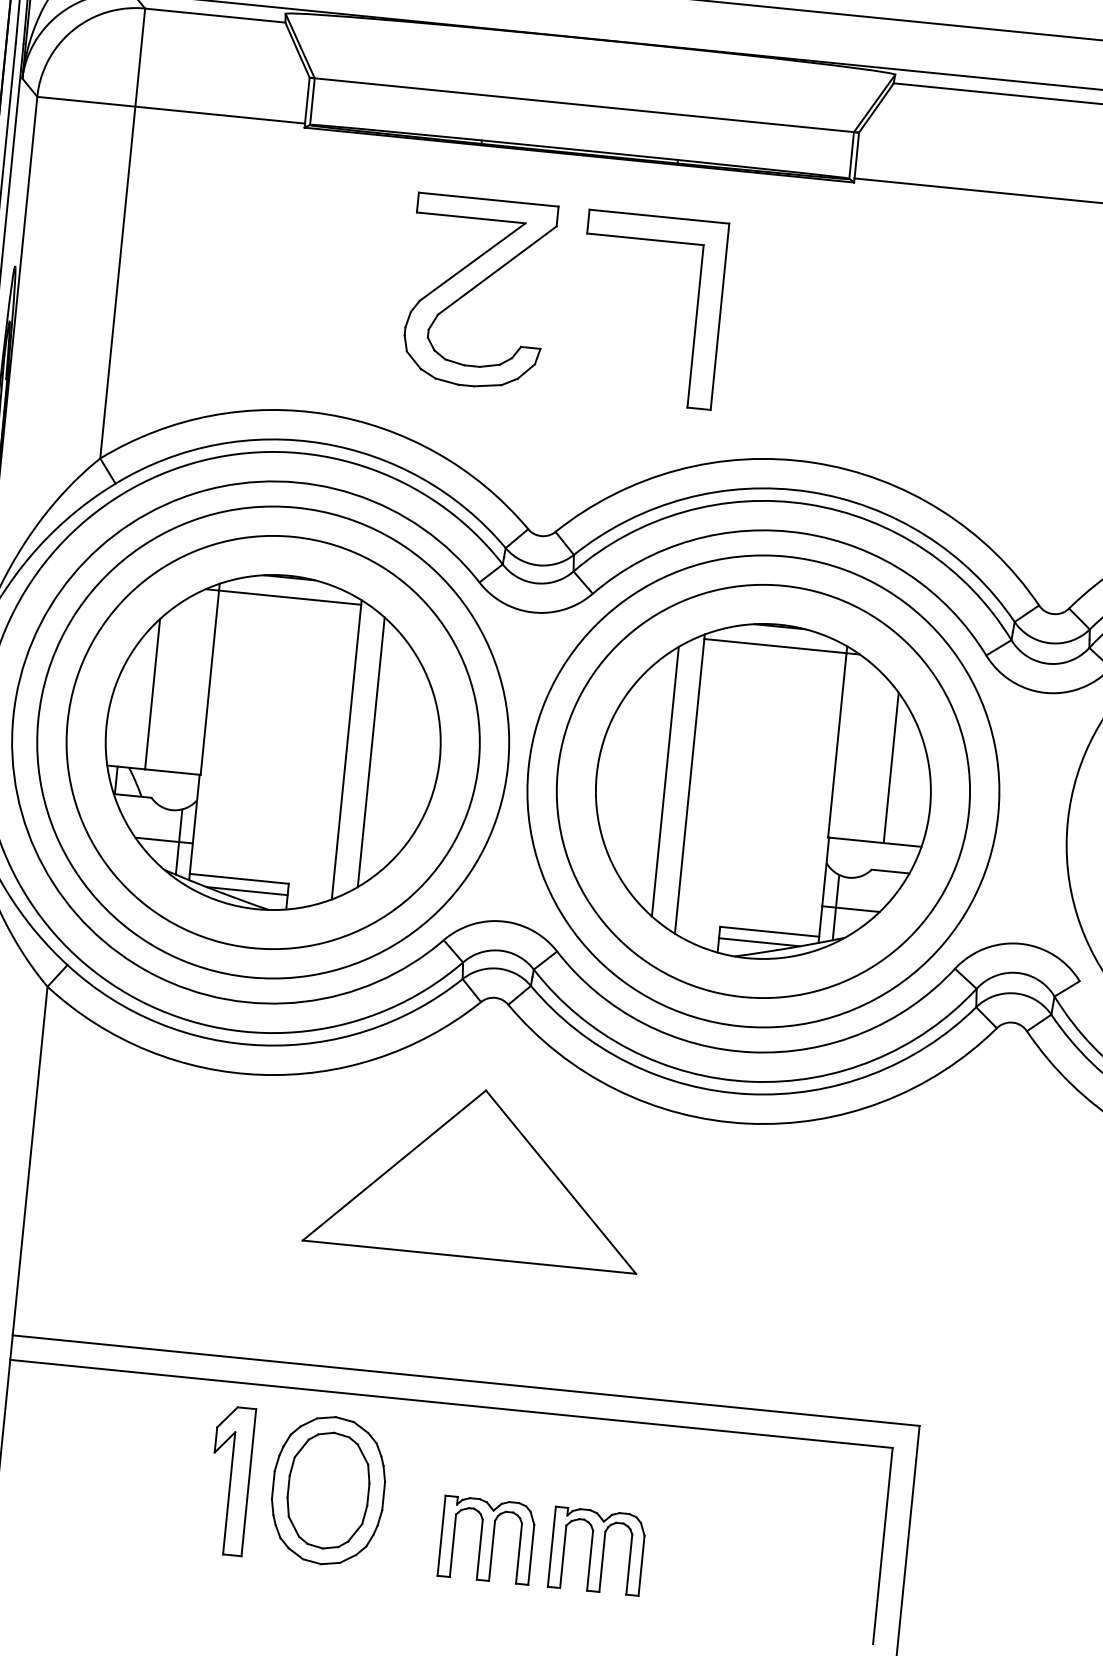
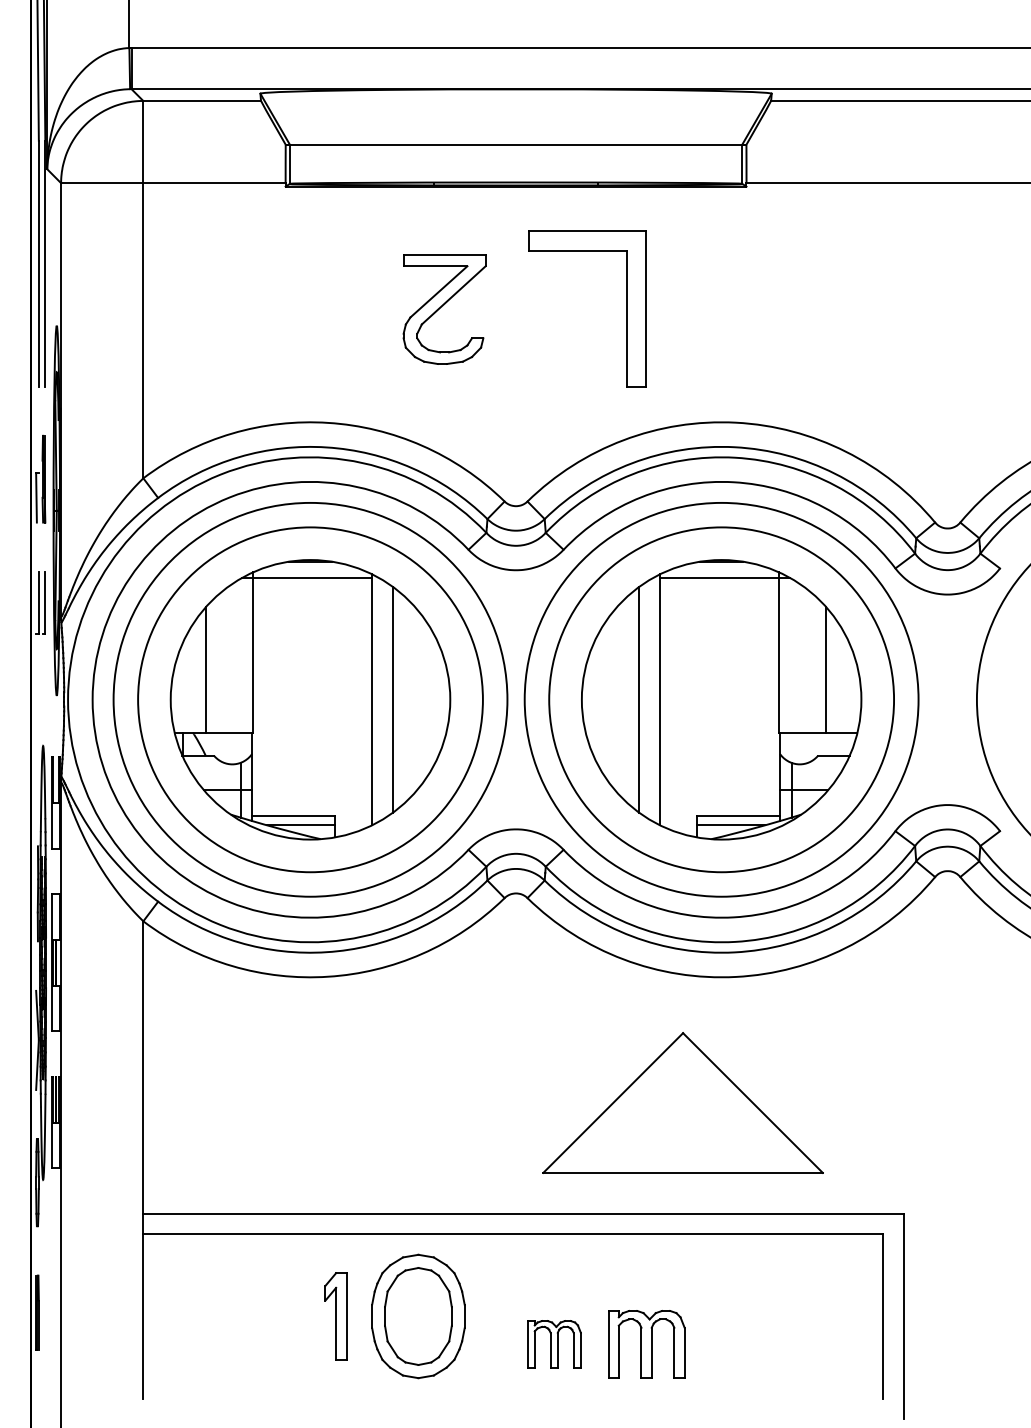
part: (479, 293) -> (444, 309), size x0.7
part: (477, 1173) -> (682, 1102), moved
part: (229, 1479) -> (335, 1315), size x0.7
part: (487, 1540) -> (554, 1344), size x0.7

